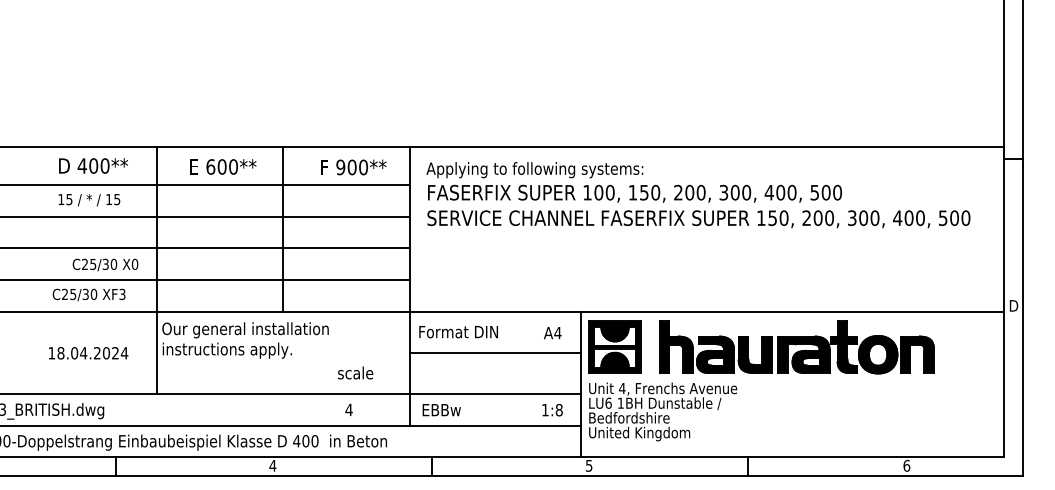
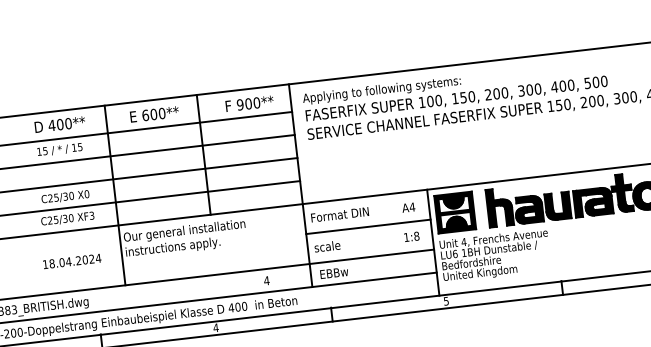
text: (105, 264) -> (65, 196), moved
text: (355, 372) -> (327, 246), moved
text: (552, 409) -> (411, 236), moved

